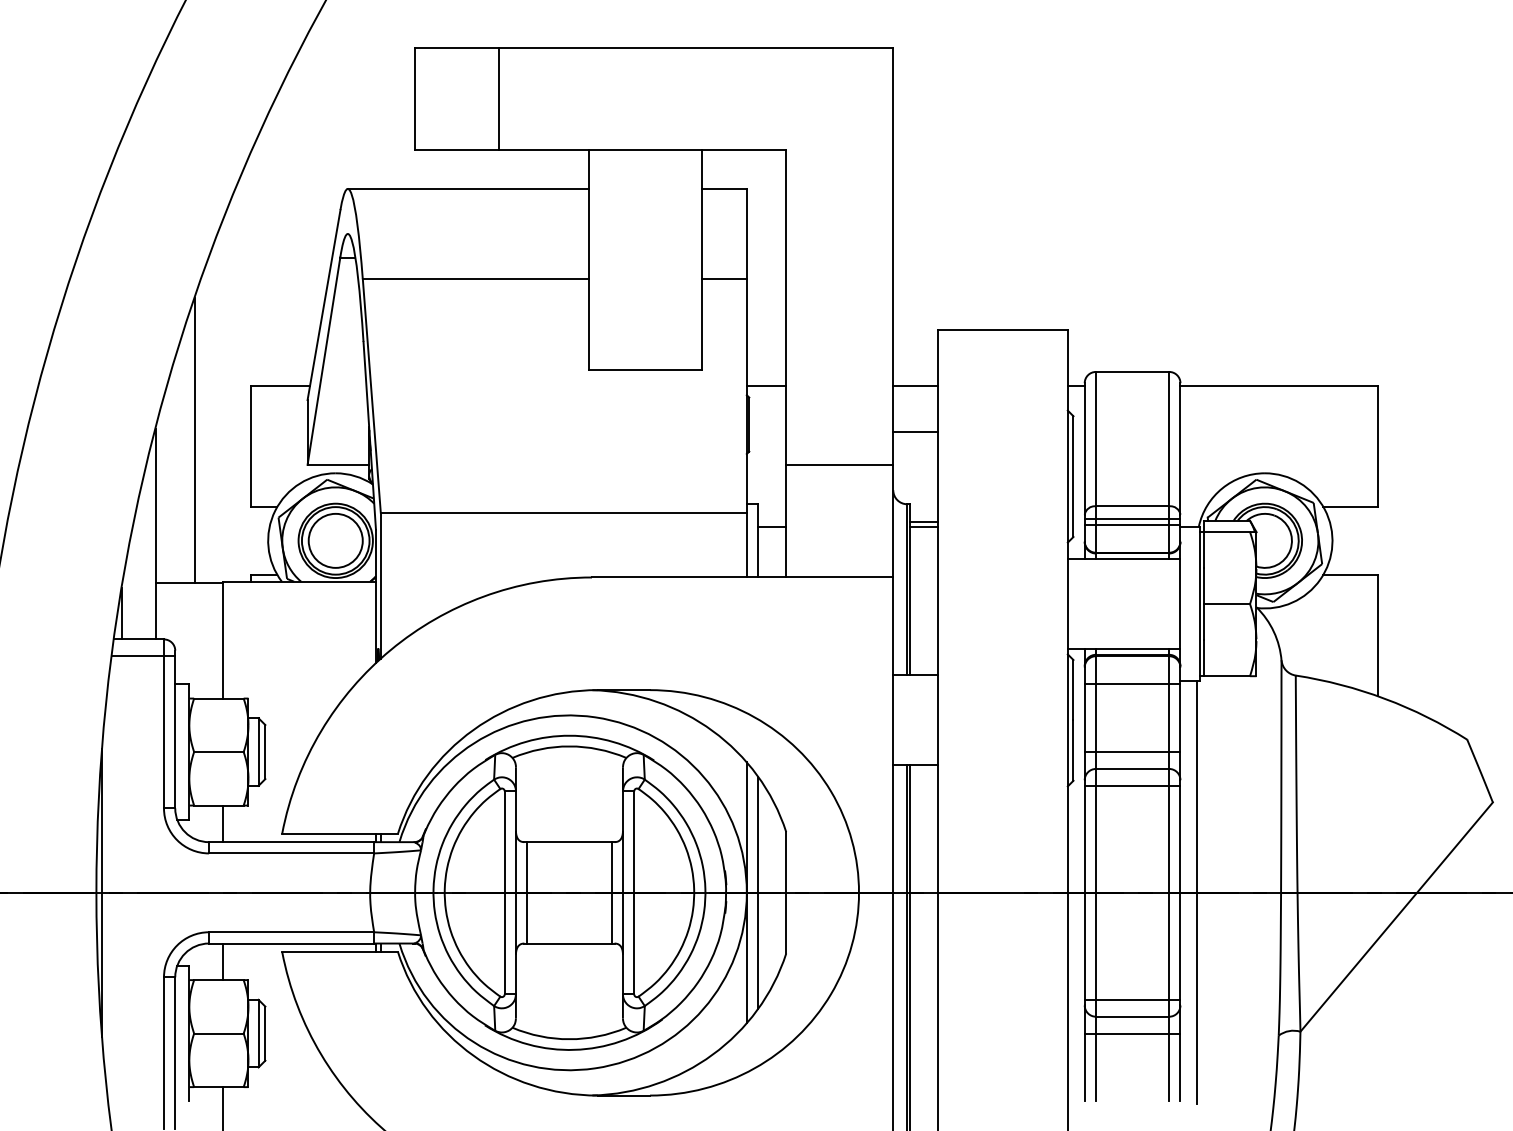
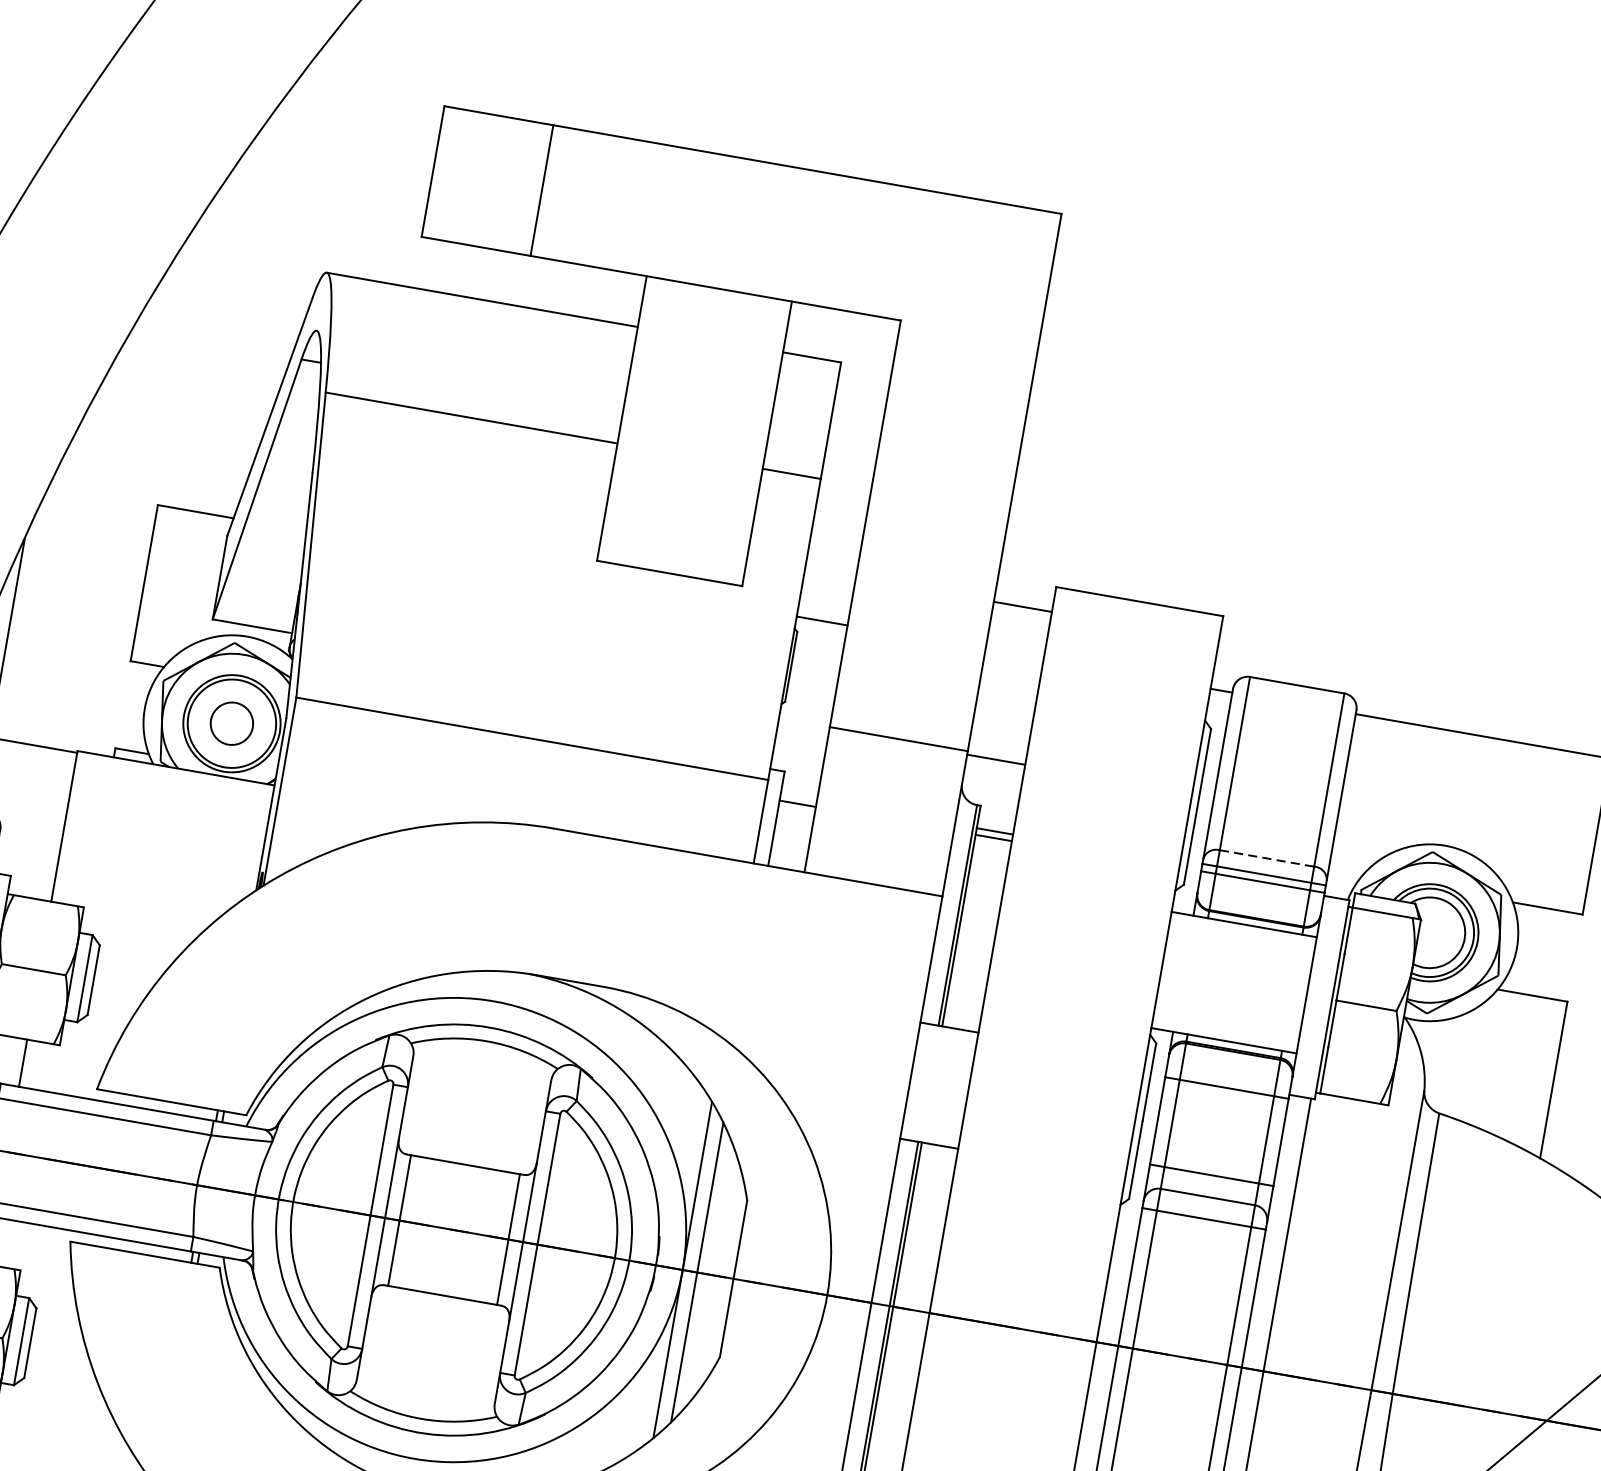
line: (915, 386) -> (1022, 607), moved
line: (915, 431) -> (995, 759), moved
line: (194, 440) -> (72, 562), removed
line: (1132, 506) -> (1266, 858), solid -> dashed
circle: (335, 540) -> (231, 723), size x0.6

